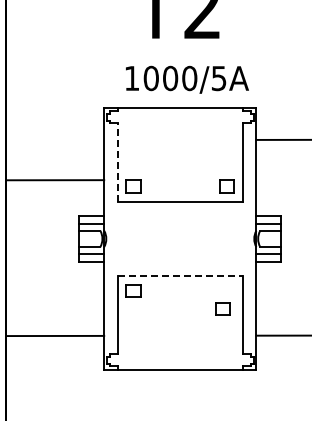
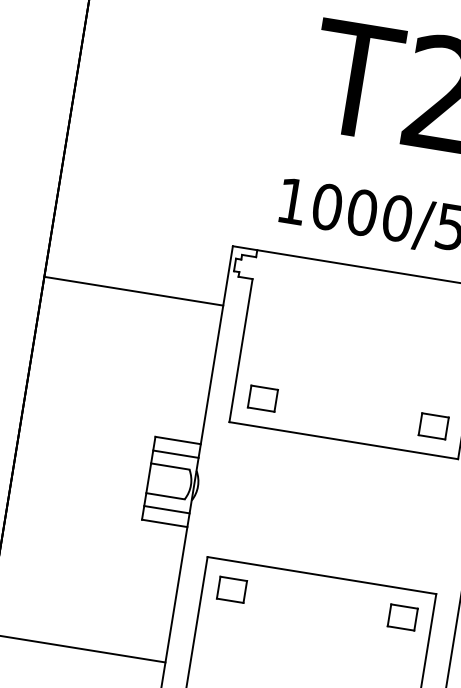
line: (117, 162) -> (240, 350), dashed -> solid
line: (55, 180) -> (134, 291), moved
line: (180, 275) -> (322, 574), dashed -> solid
part: (222, 308) -> (401, 615), moved

